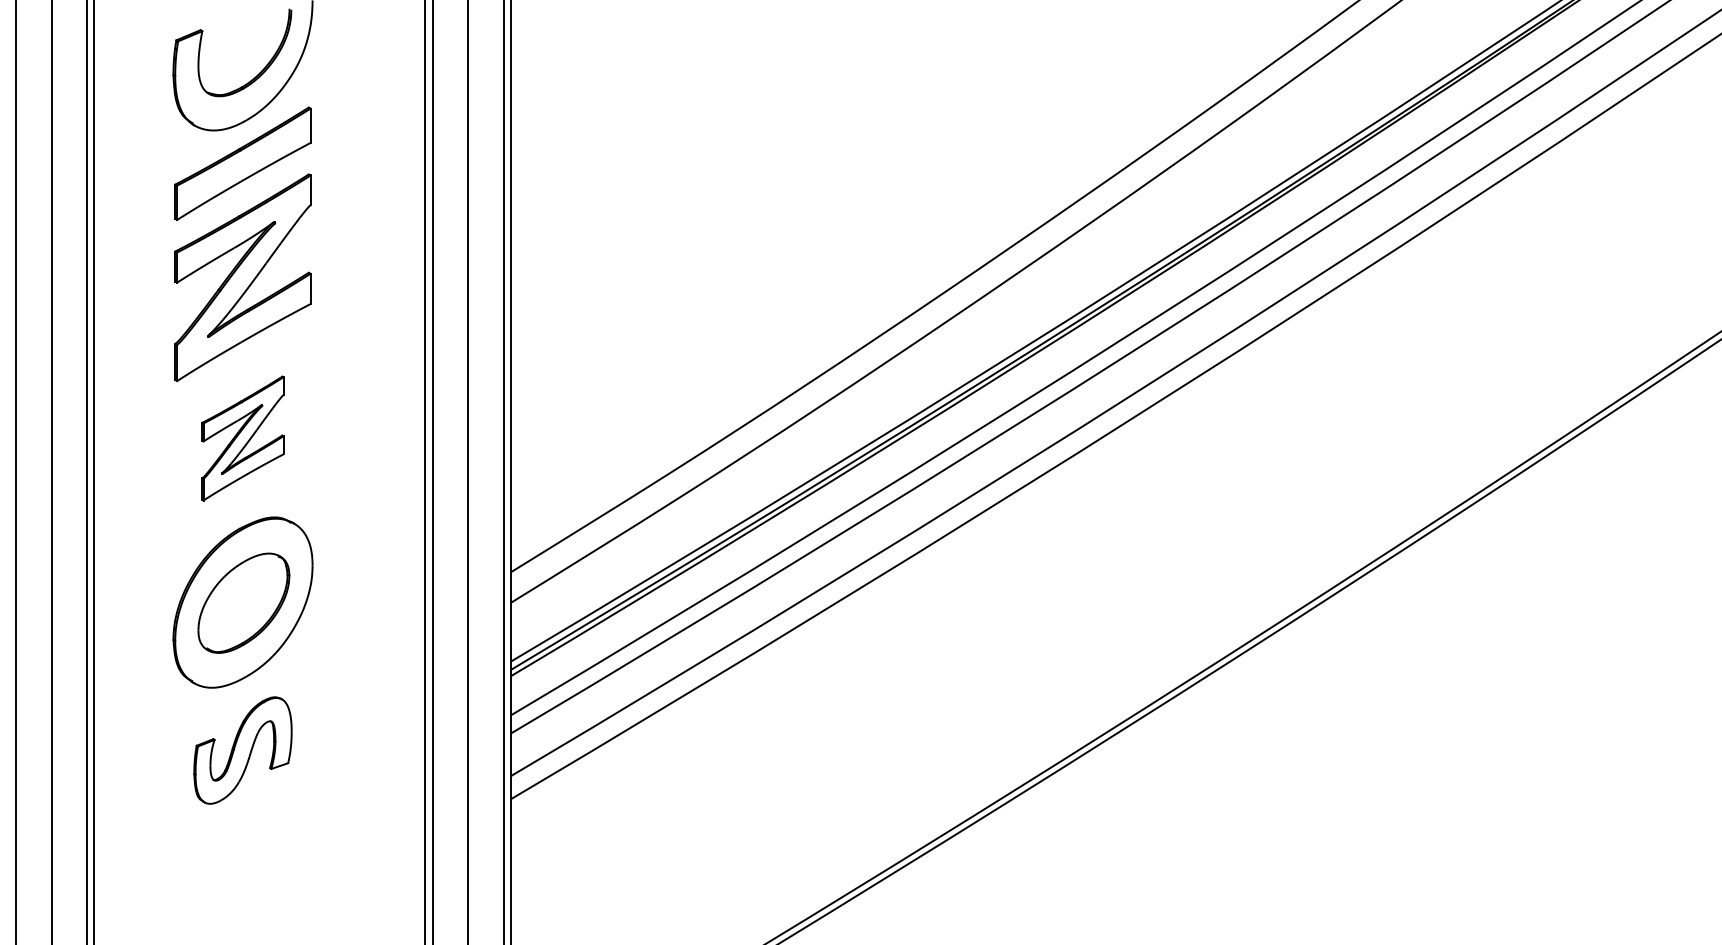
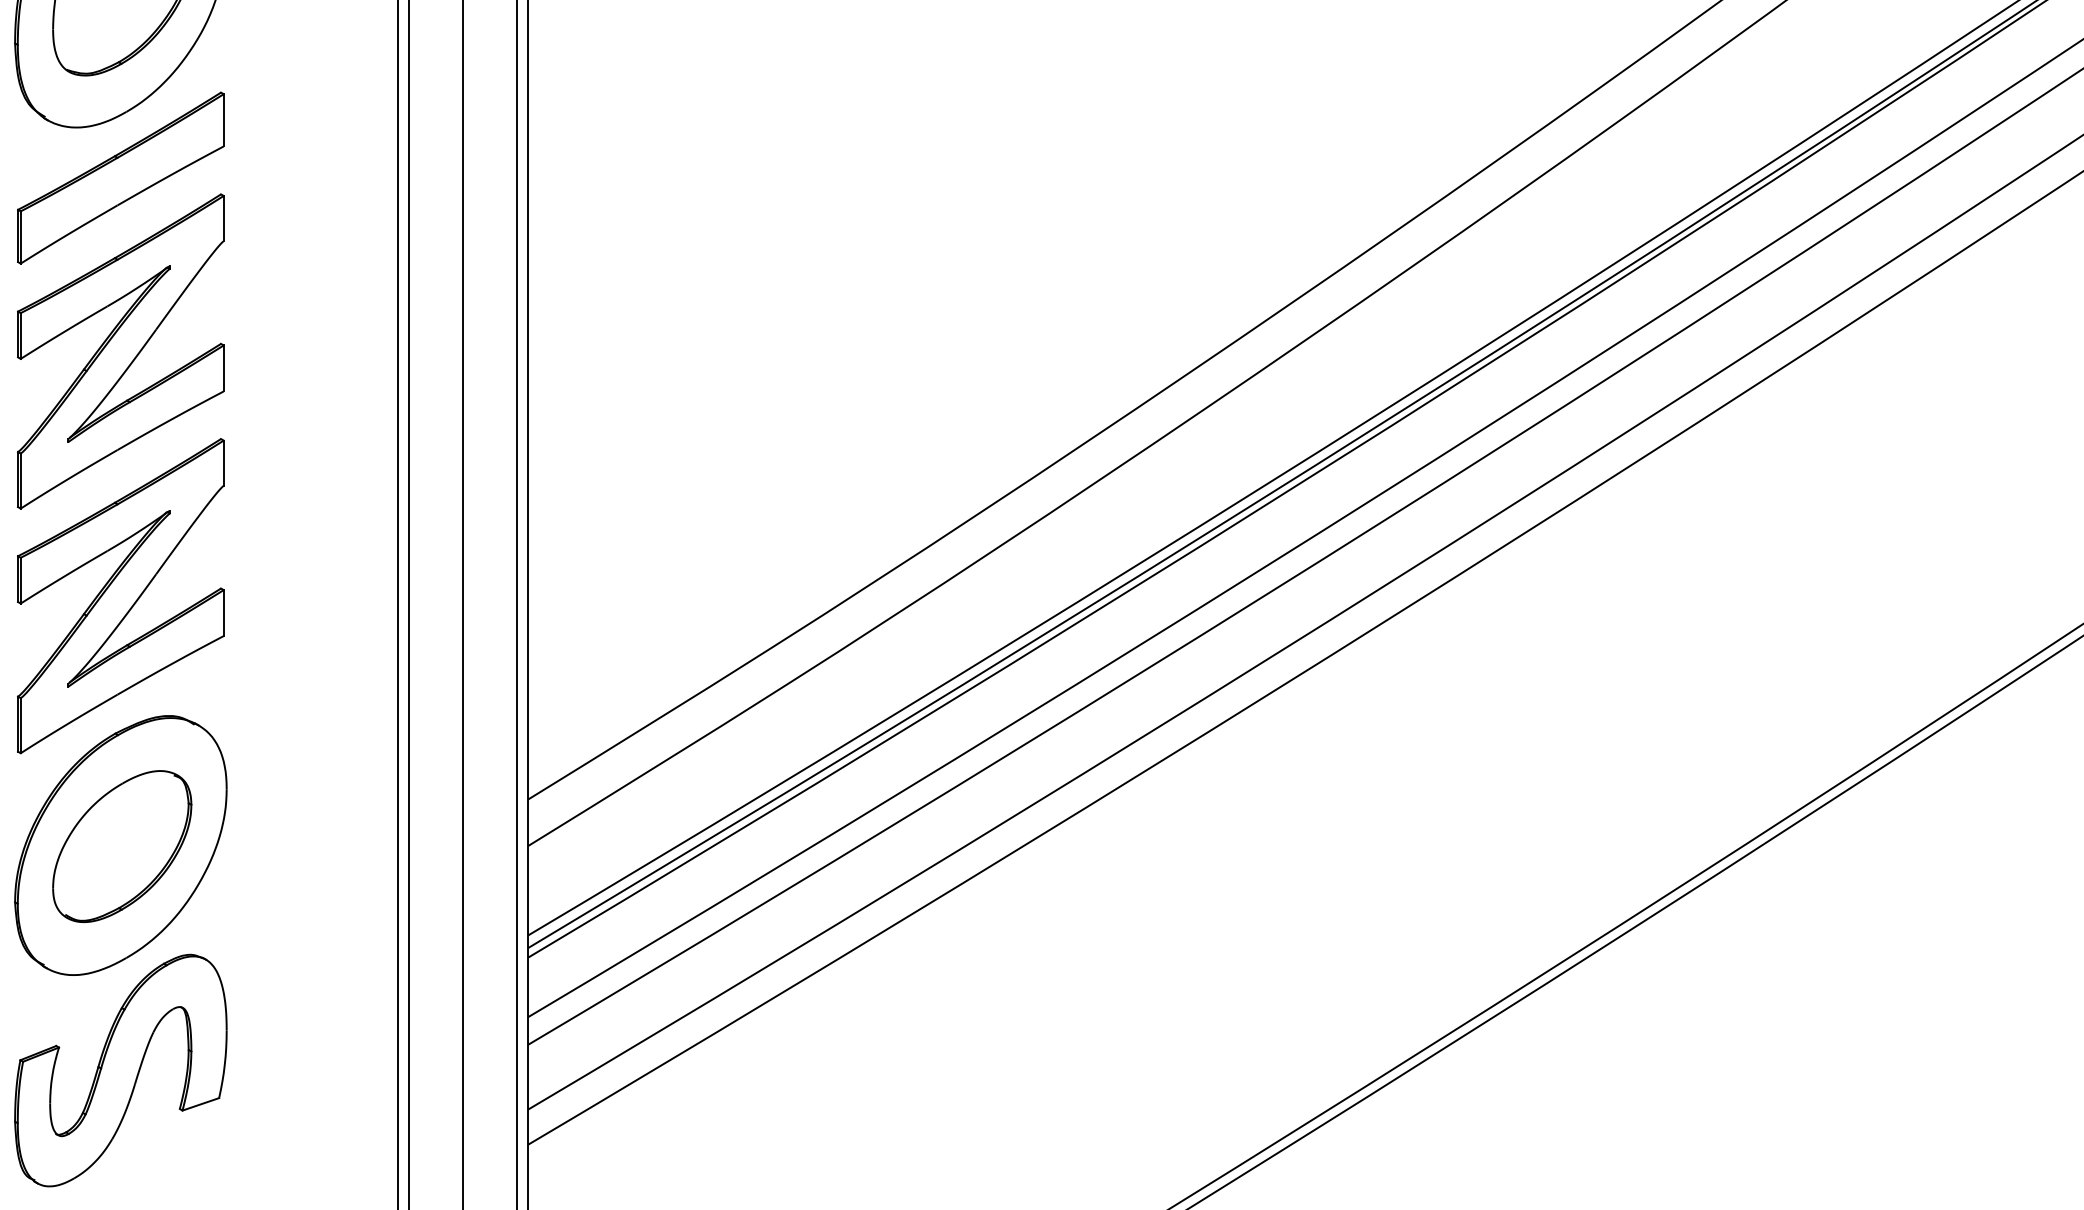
part: (242, 438) -> (120, 595), size x1.67
part: (242, 750) -> (120, 1070), size x1.43

